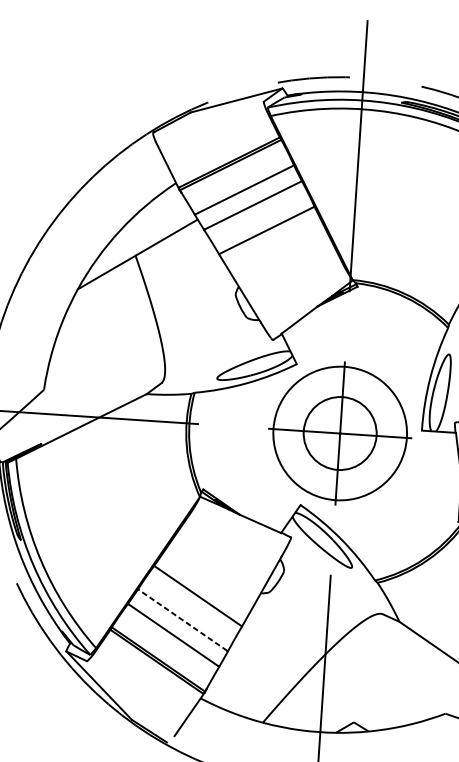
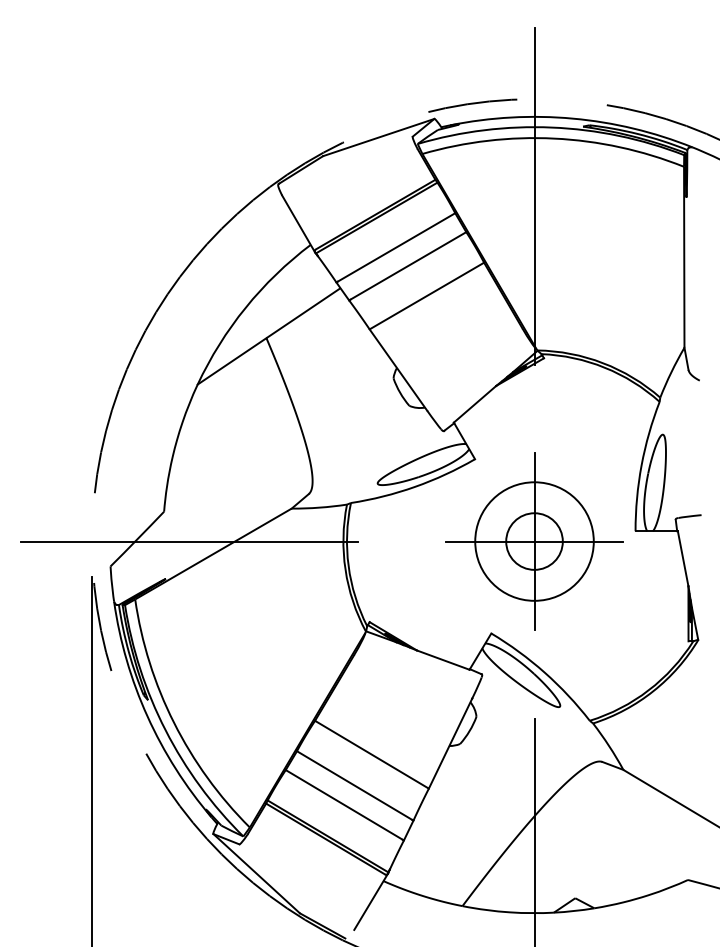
circle: (340, 433) -> (534, 541), size x0.62
circle: (340, 433) -> (534, 541), size x0.71
line: (182, 619) -> (354, 785), dashed -> solid

